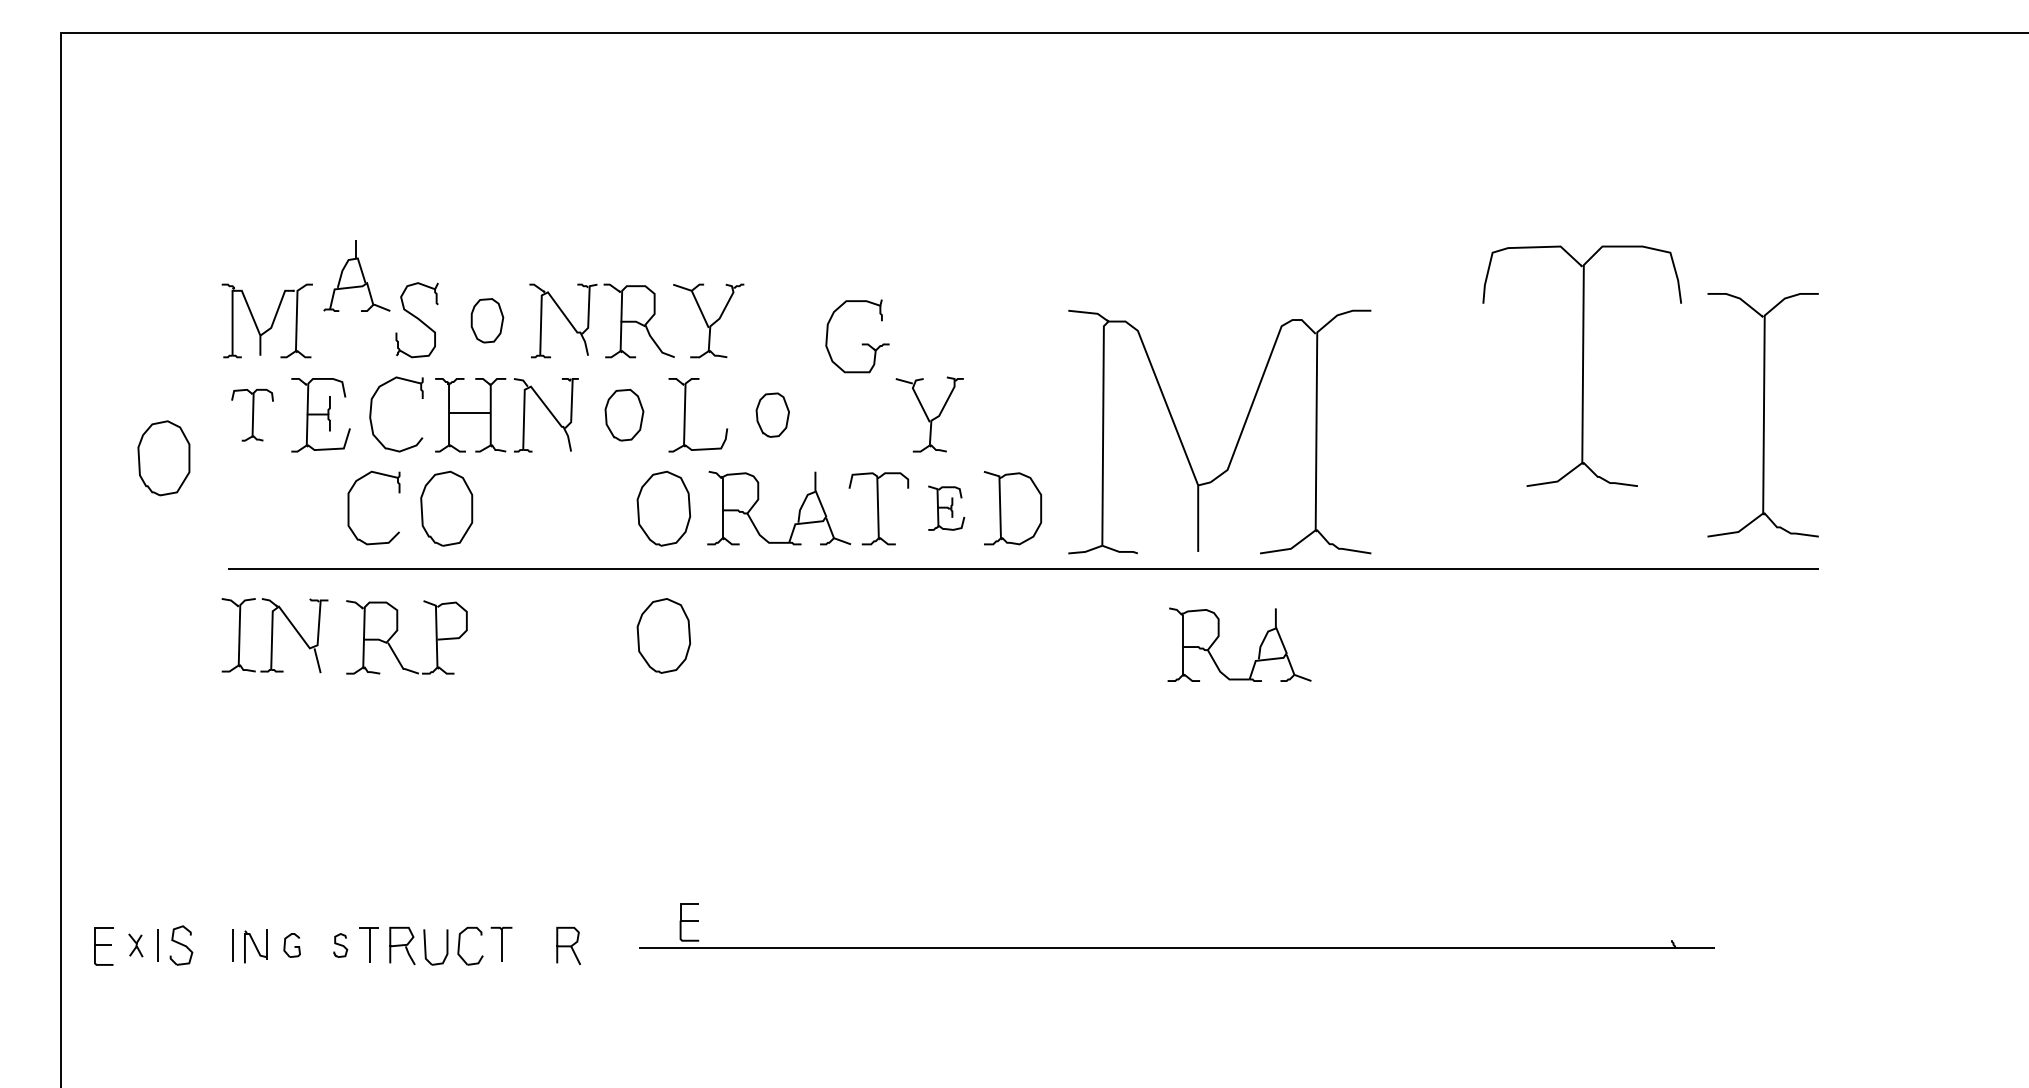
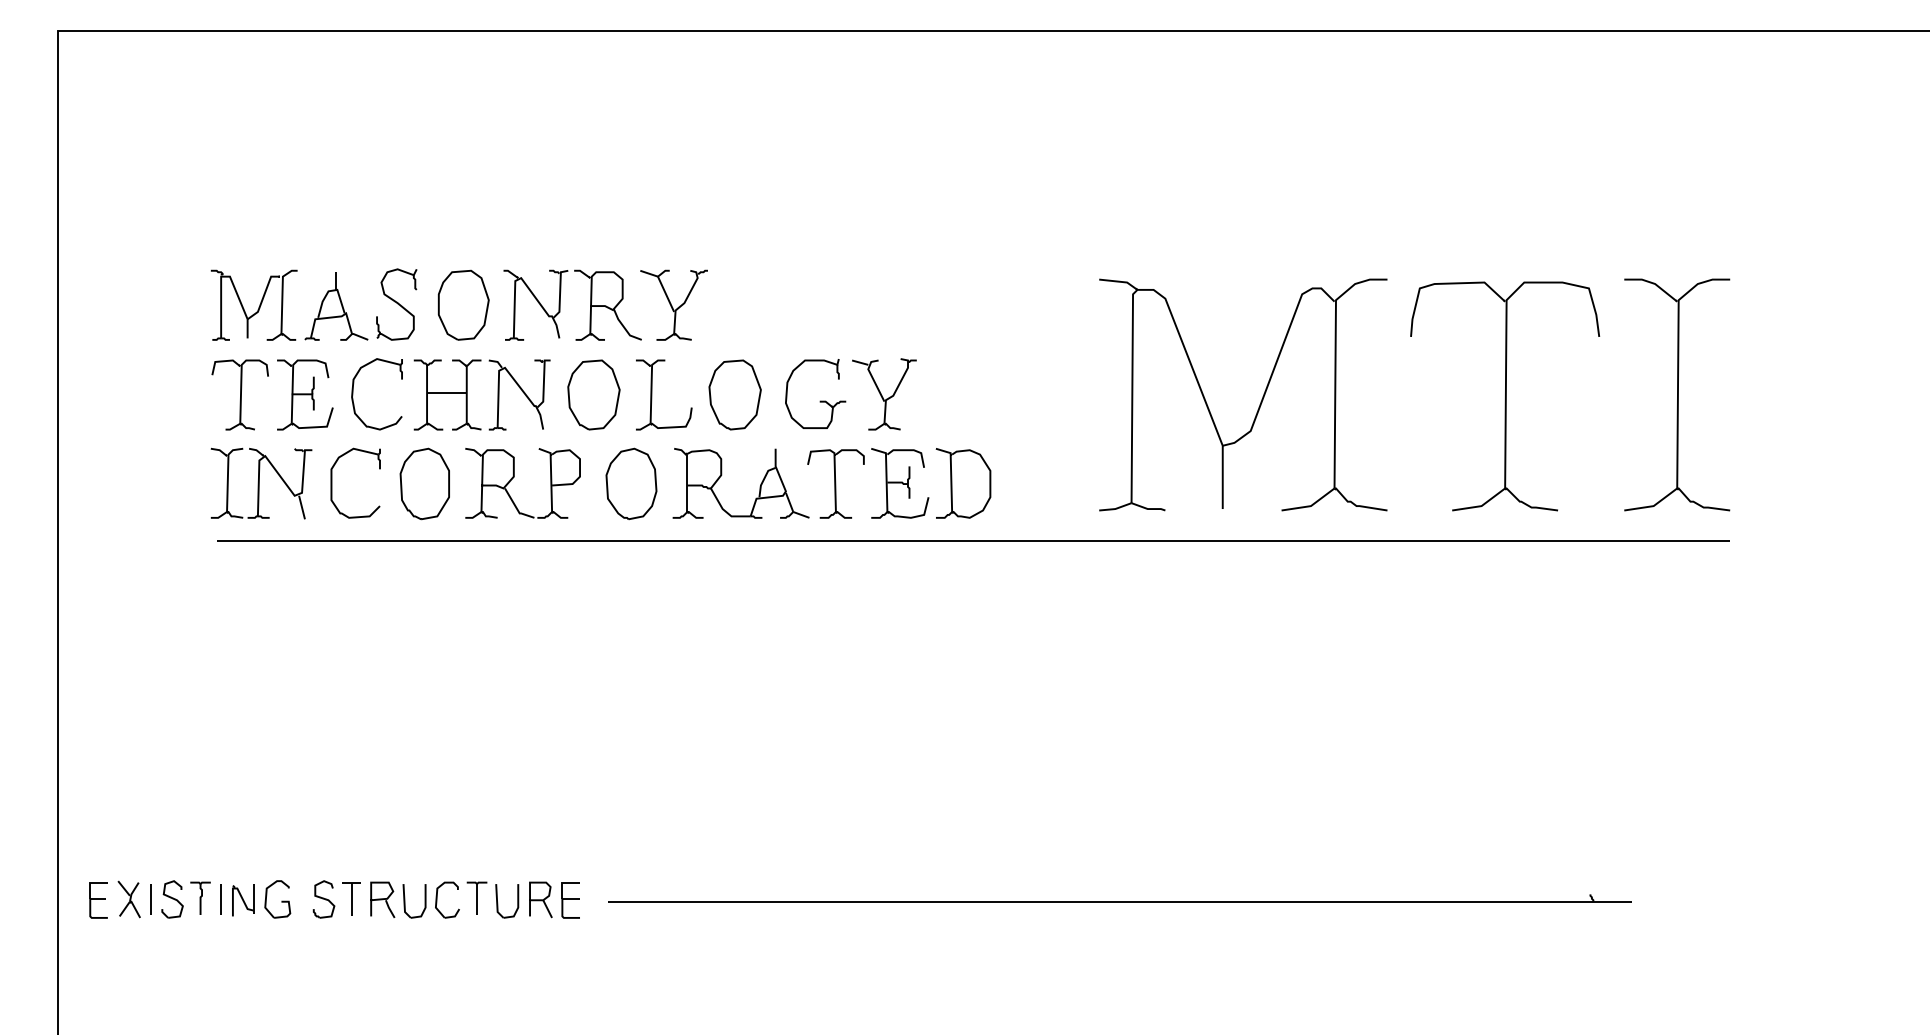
part: (356, 275) -> (336, 306), moved
part: (487, 320) -> (463, 304), size x1.67
part: (862, 343) -> (820, 400), moved
part: (1582, 366) -> (1505, 396), moved
part: (251, 414) -> (239, 394), size x1.43
part: (623, 414) -> (593, 394), size x1.43
part: (772, 414) -> (734, 394), size x1.67
part: (1237, 438) -> (1260, 401), moved
part: (163, 457) -> (155, 435), removed
part: (946, 508) -> (900, 483), size x1.67
part: (397, 631) -> (514, 477), moved
part: (274, 635) -> (261, 483), moved
part: (663, 635) -> (631, 604), removed
part: (1258, 648) -> (1197, 616), removed
part: (689, 922) -> (570, 900), moved
part: (210, 943) -> (200, 897), added
part: (135, 945) -> (128, 899), size x1.67
part: (291, 945) -> (277, 899), size x1.67
part: (340, 945) -> (323, 899), size x1.67
part: (524, 948) -> (498, 902), added

